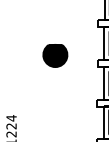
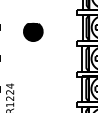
part: (55, 54) -> (33, 31), moved

